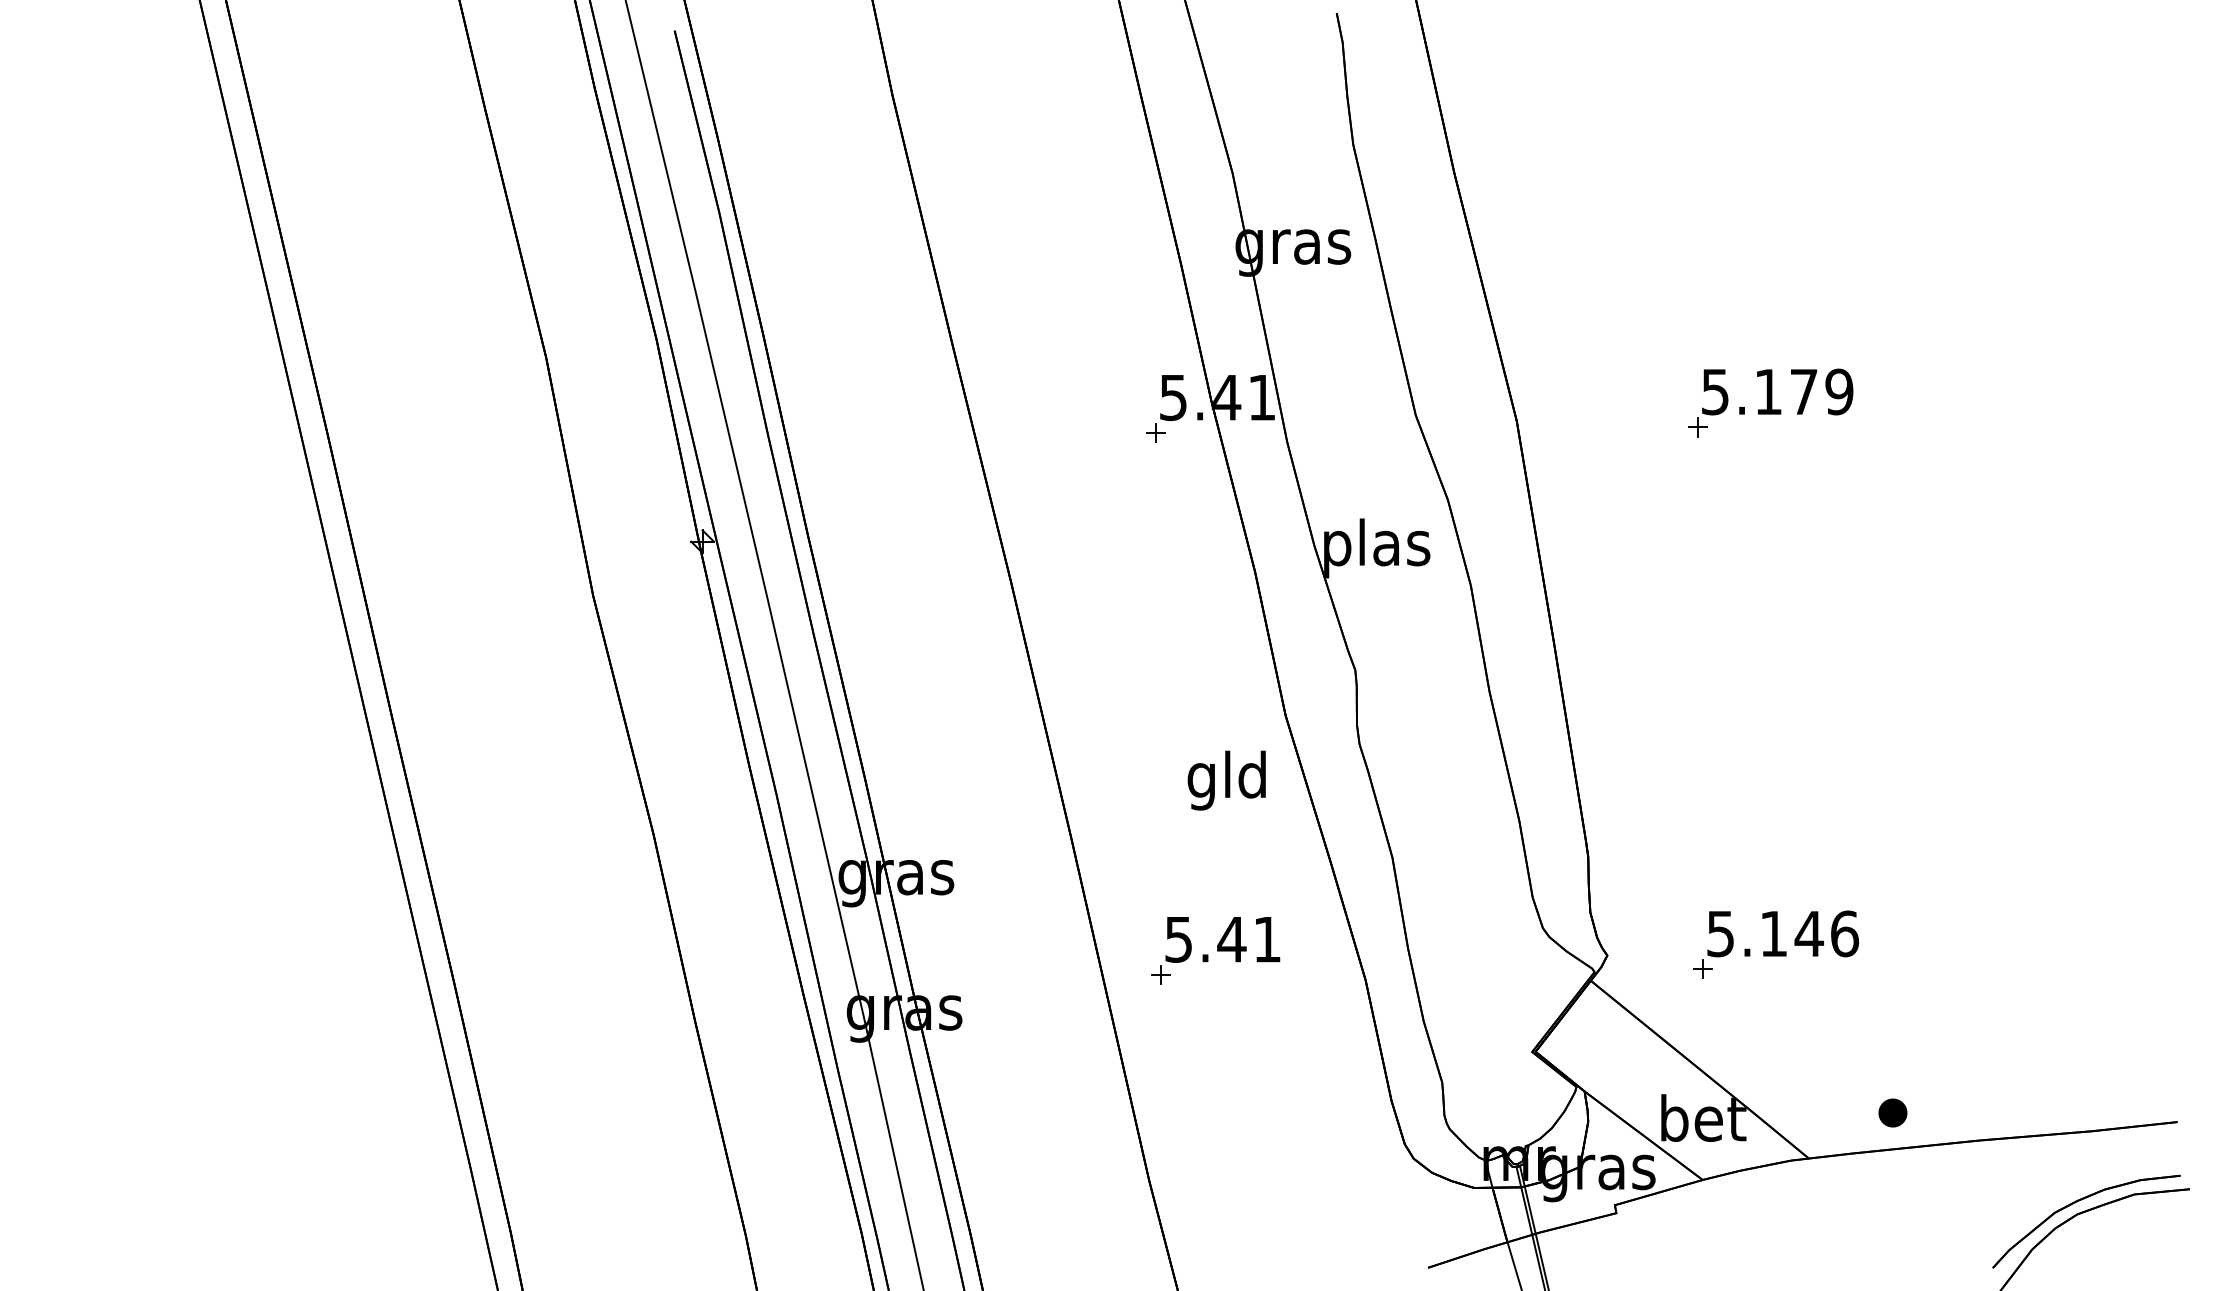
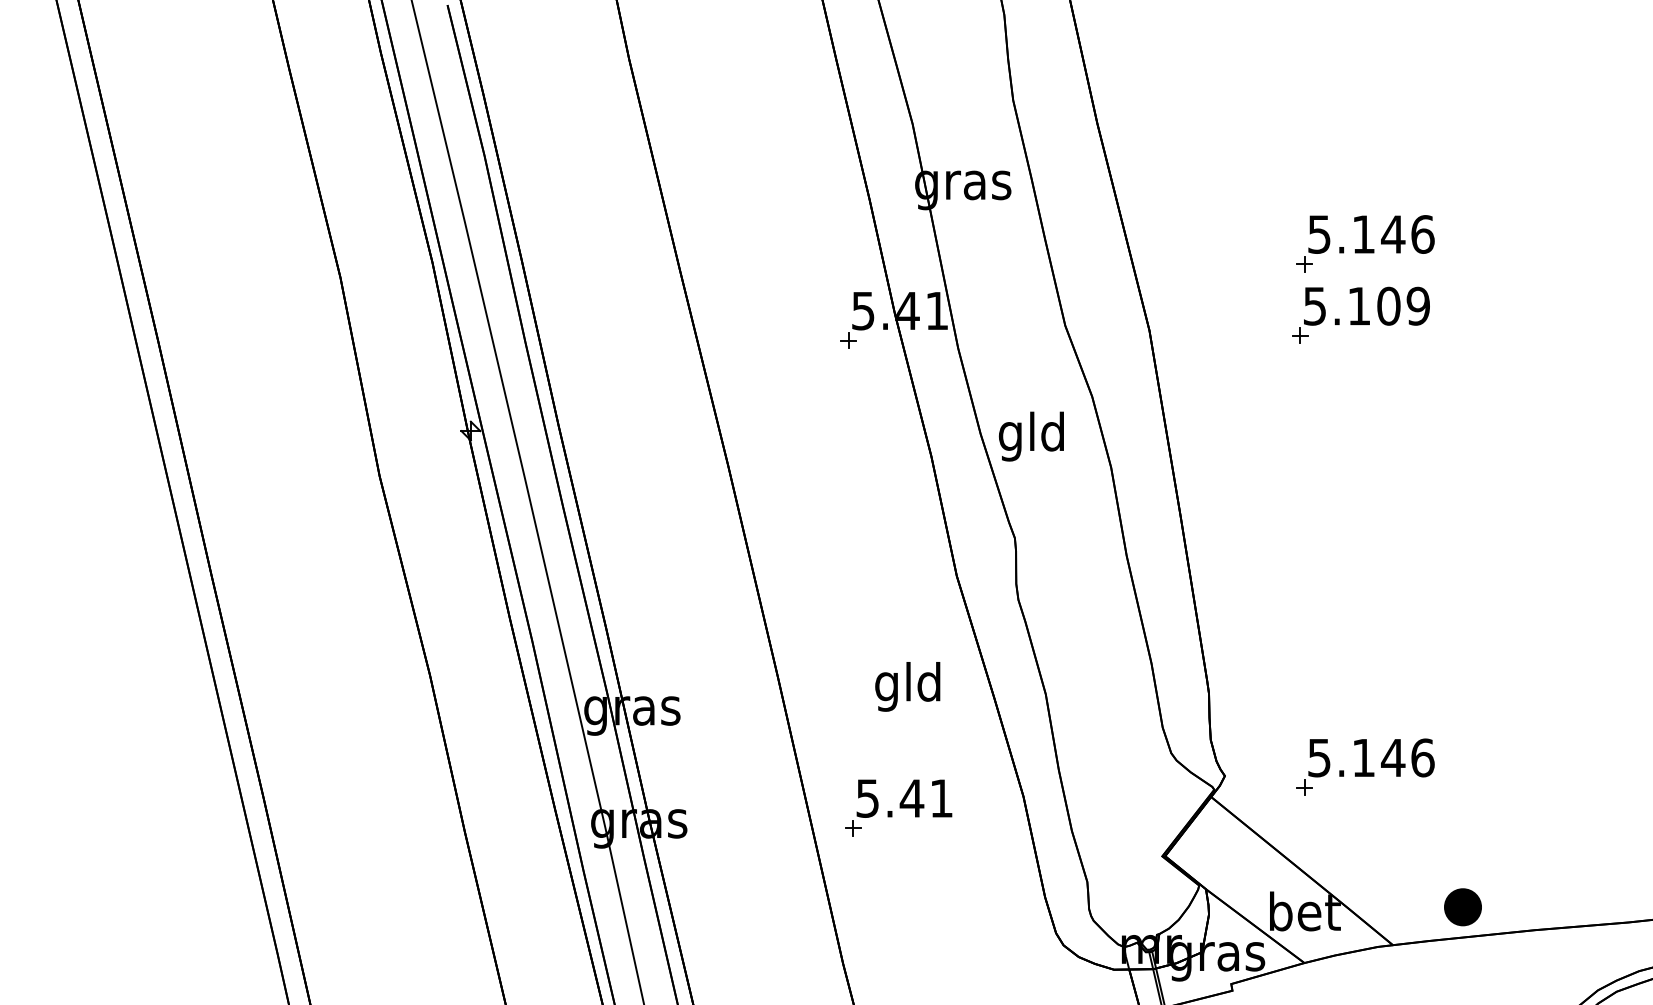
part: (1776, 316) -> (1365, 243), added
text: (1804, 391) -> (1389, 305), 5.179 -> 5.109
text: (1377, 548) -> (1033, 436), plas -> gld
text: (1226, 780) -> (907, 686), moved
part: (1215, 950) -> (898, 807), moved
part: (1892, 1112) -> (1462, 906), size x1.6

